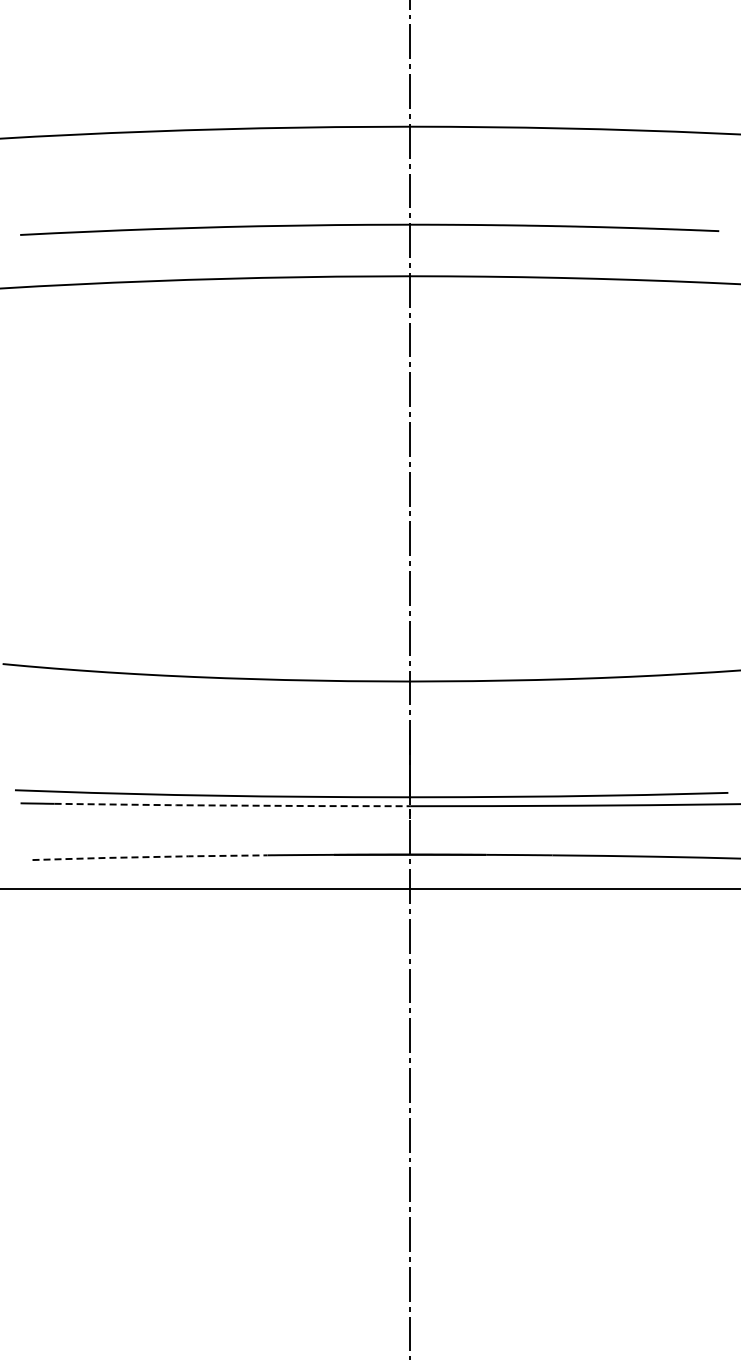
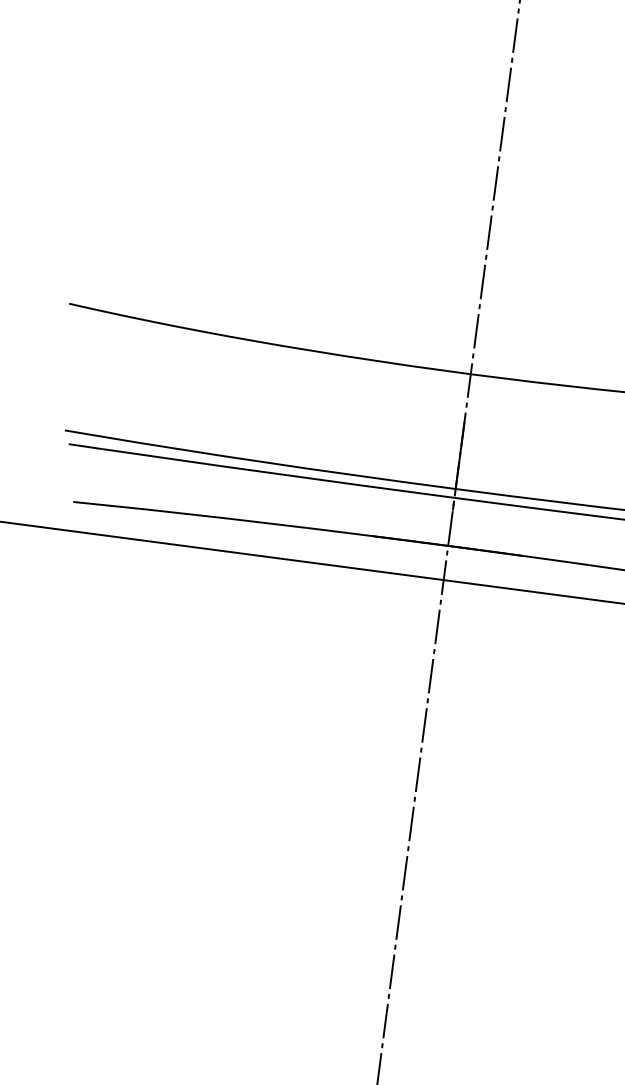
line: (232, 805) -> (278, 473), dashed -> solid
line: (150, 857) -> (190, 514), dashed -> solid

